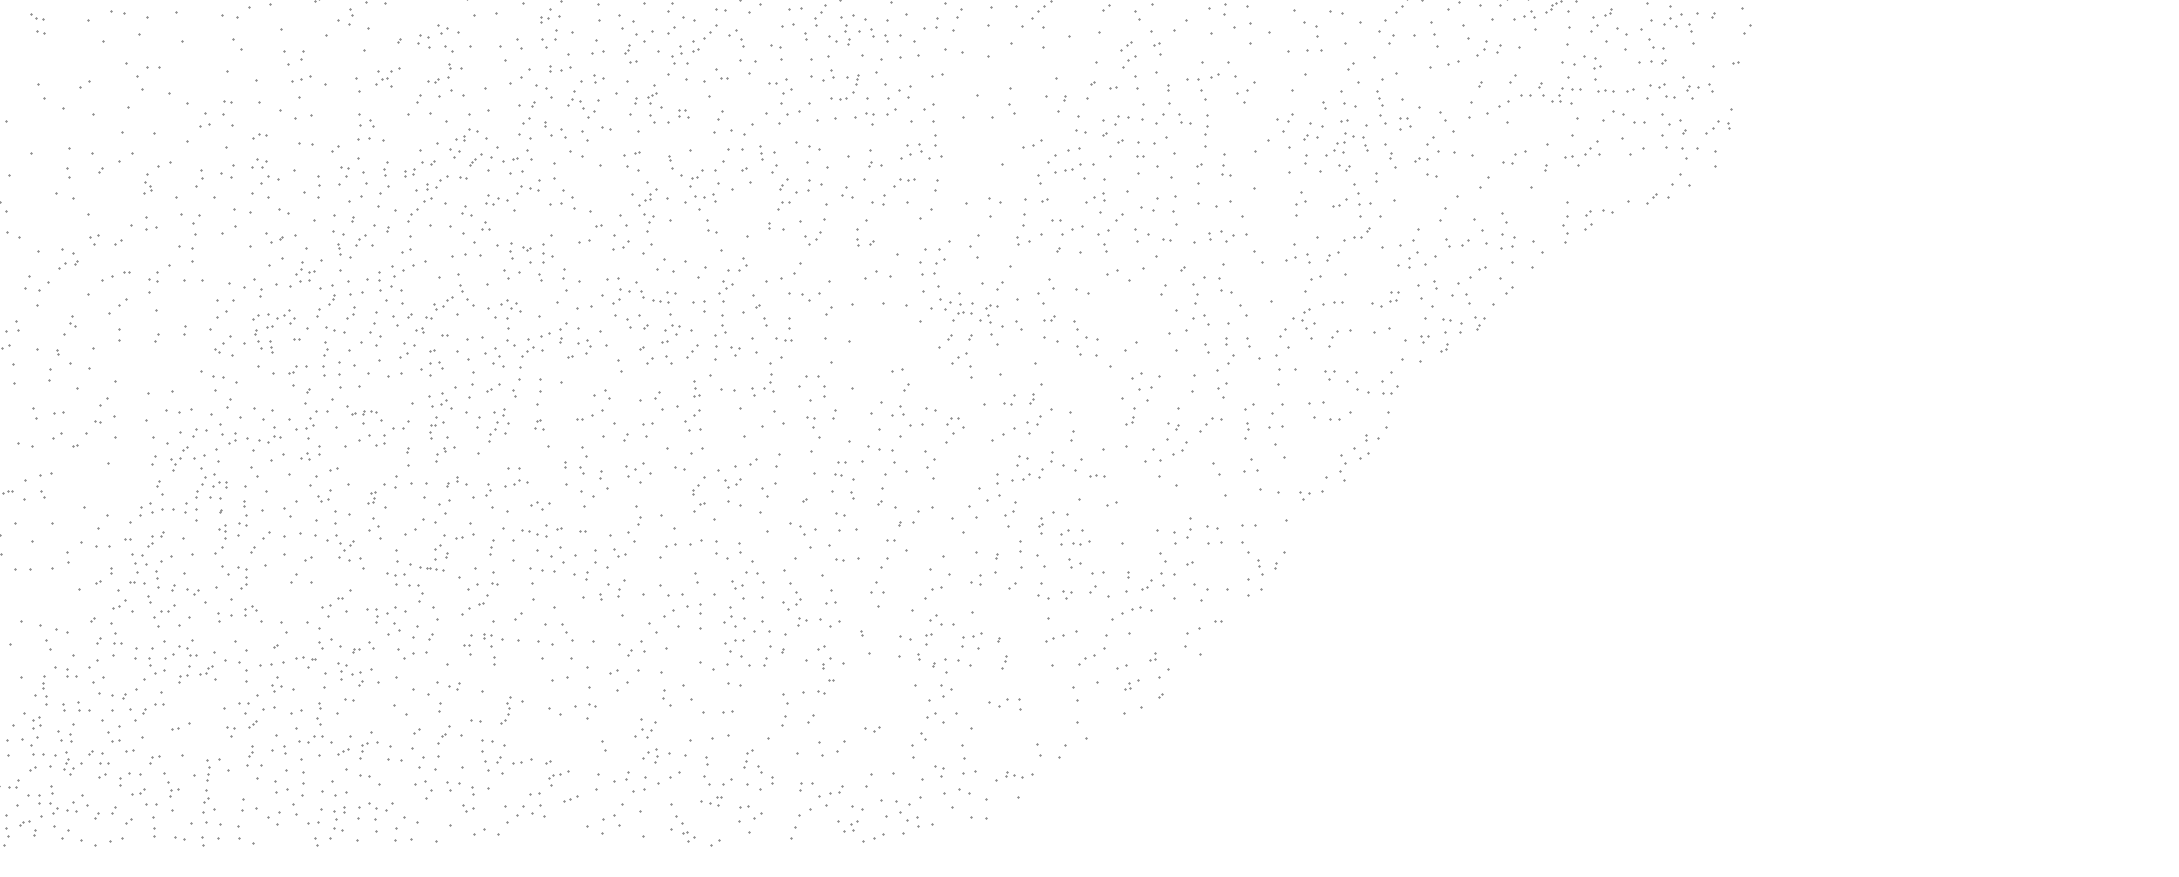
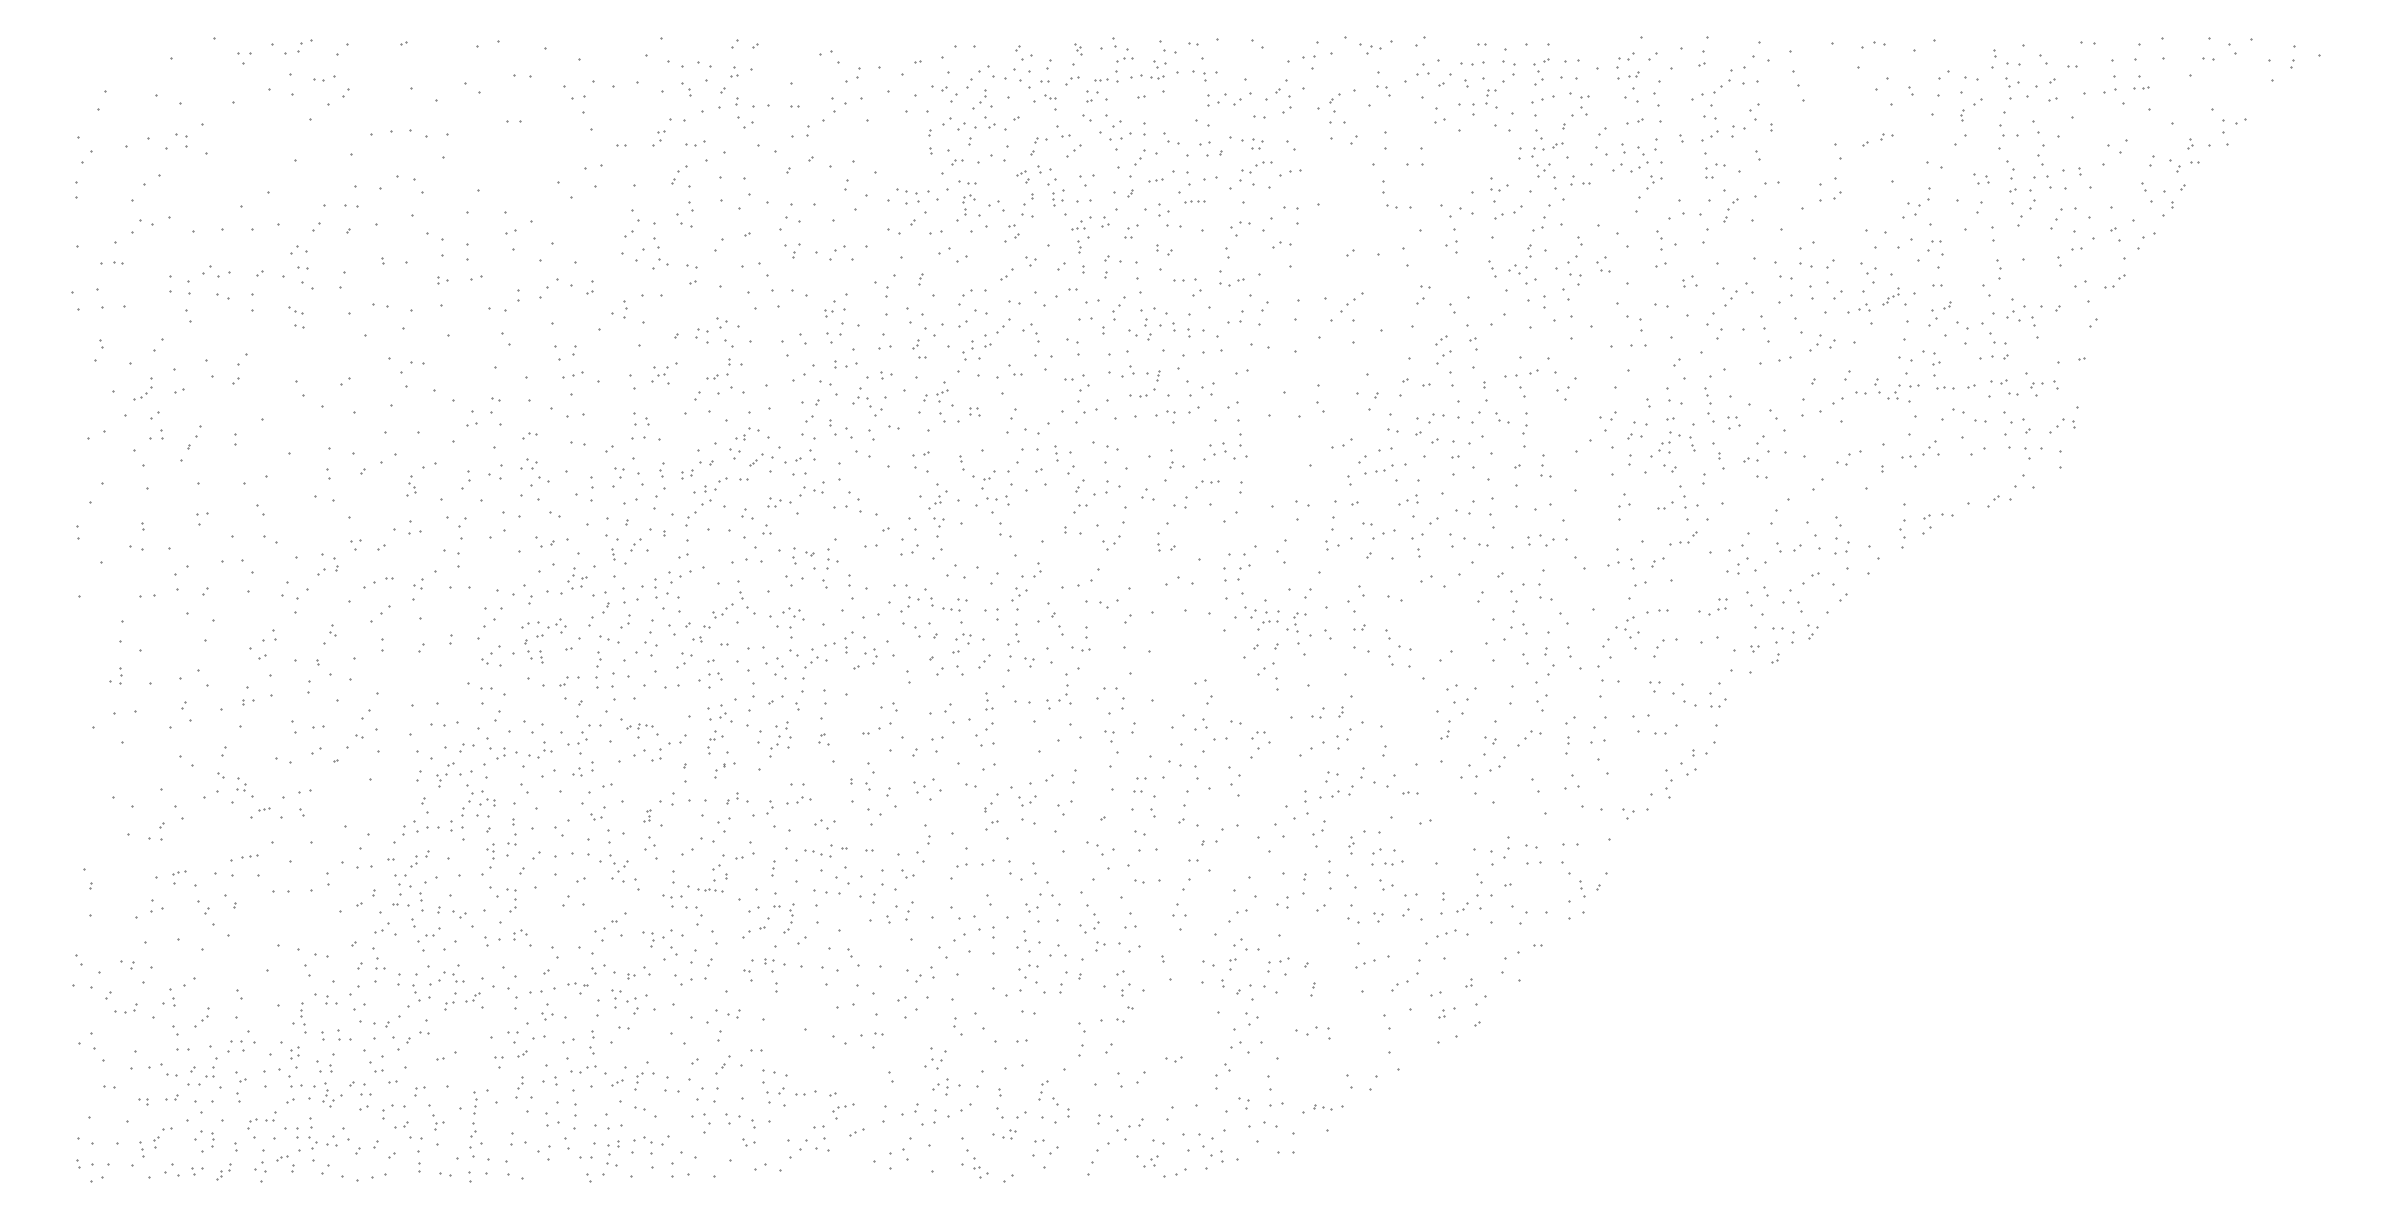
part: (506, 710) -> (788, 918), moved

